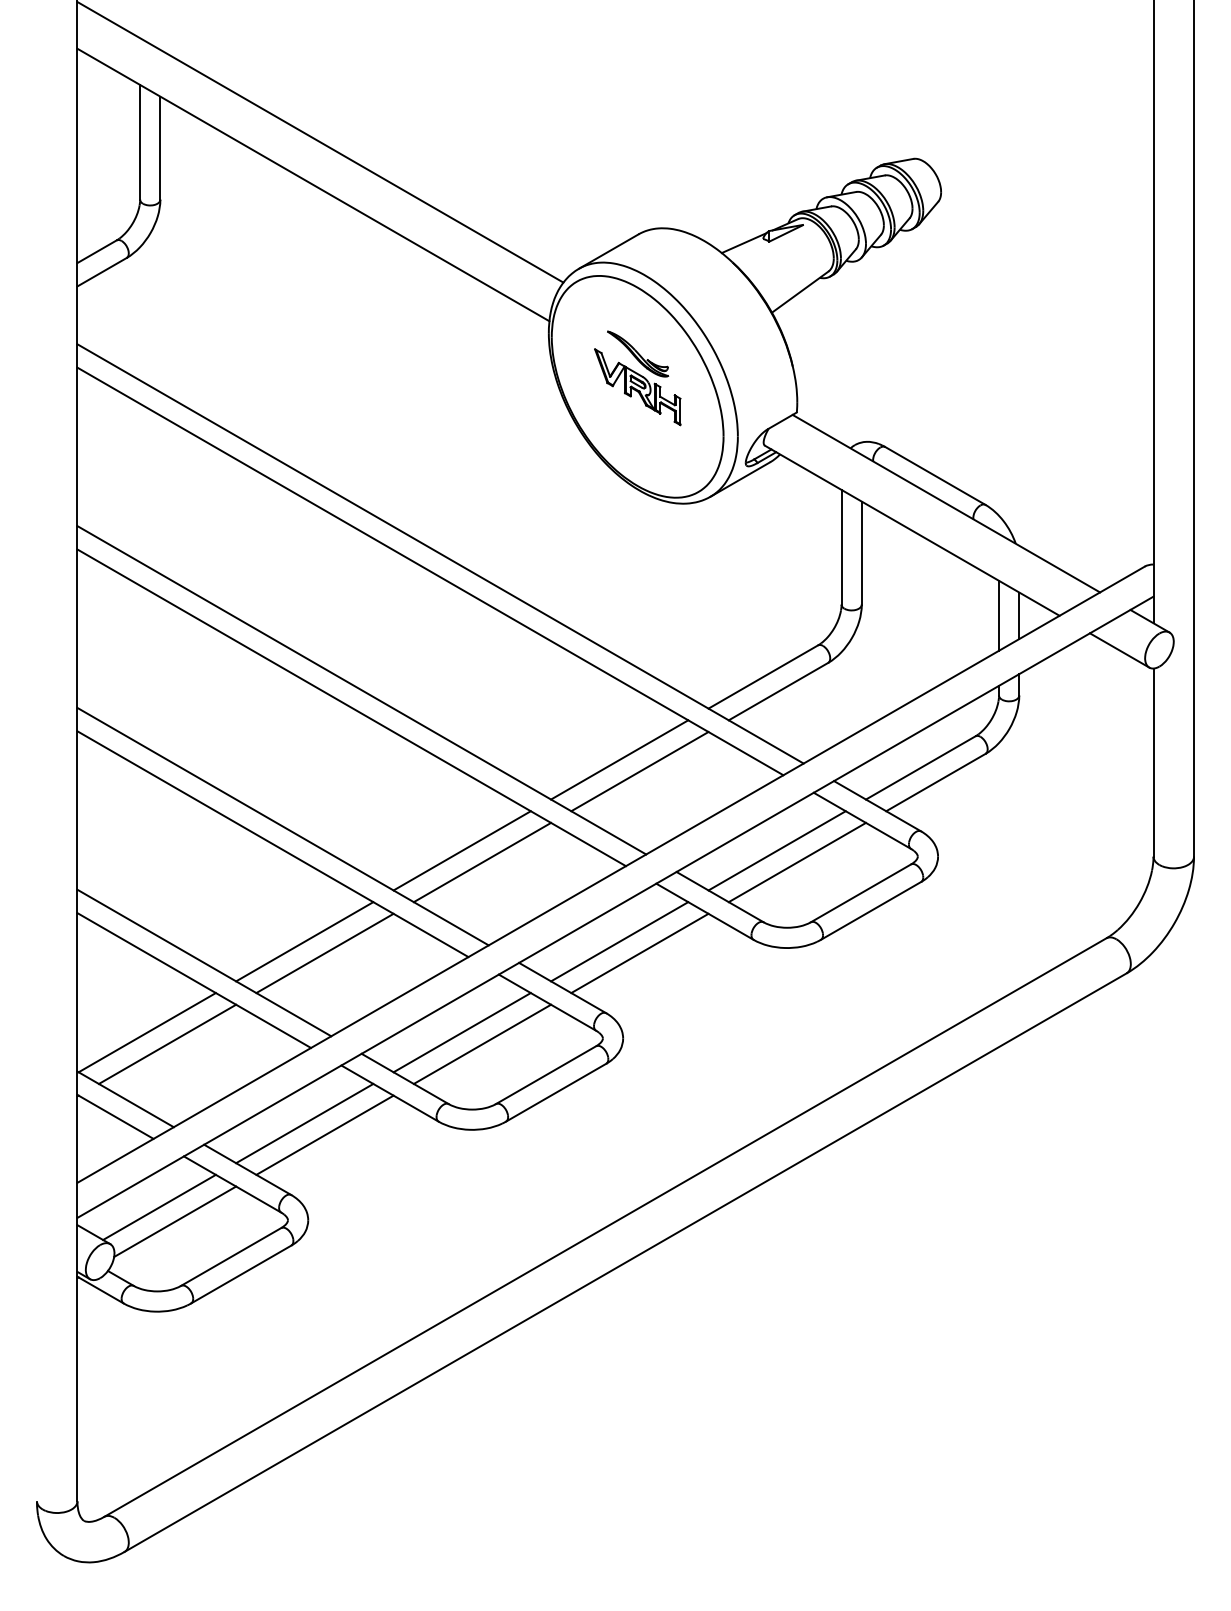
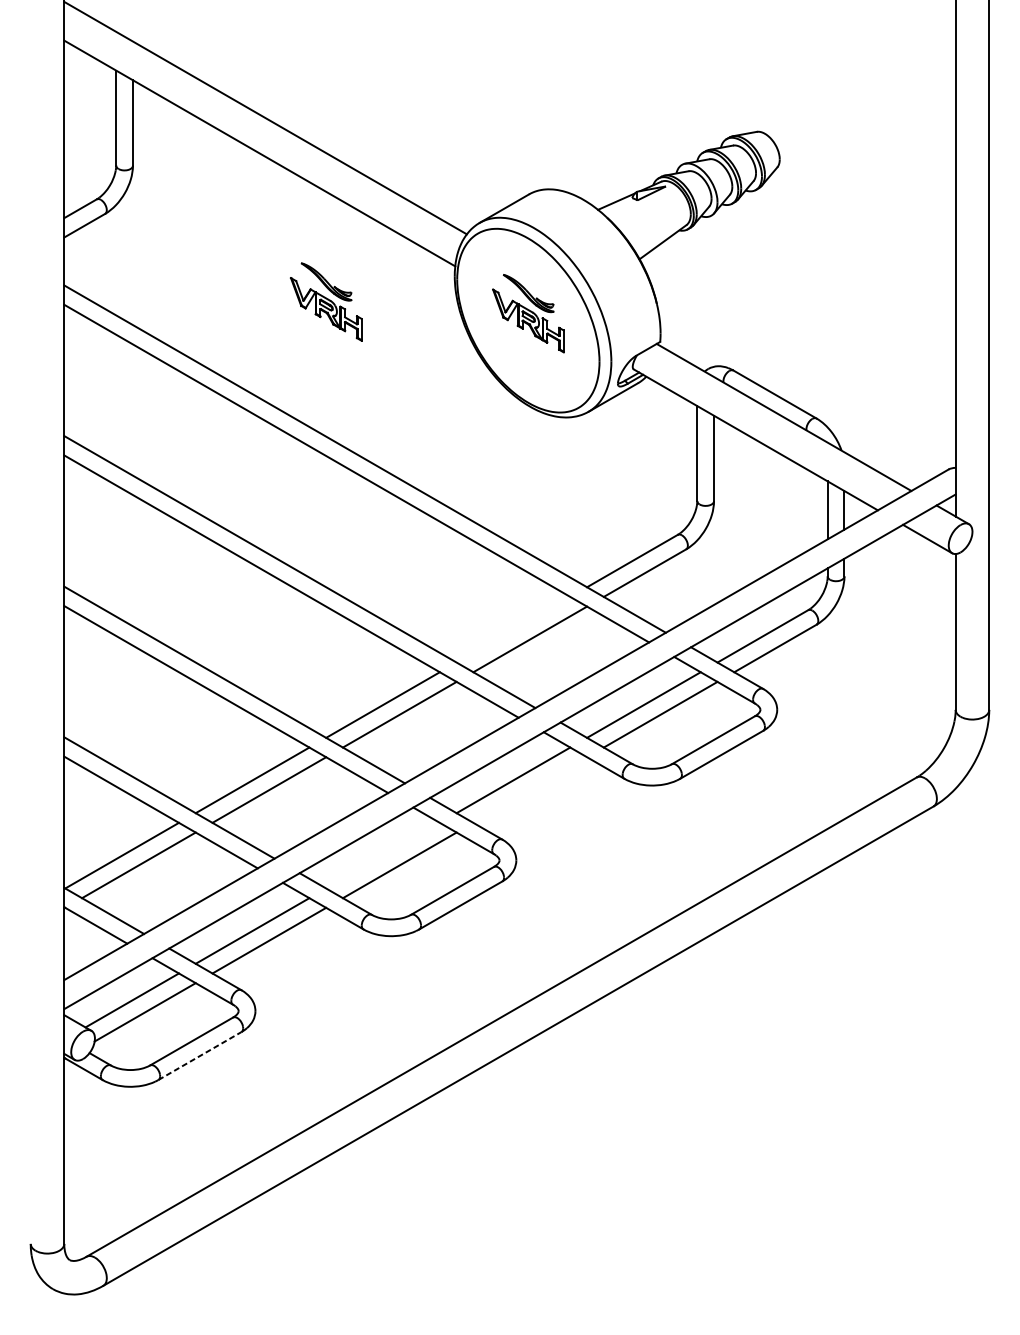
part: (393, 364) -> (326, 302), added
line: (619, 759) -> (513, 629), removed
line: (639, 953) -> (529, 790), removed
line: (461, 1032) -> (382, 855), removed
line: (241, 1274) -> (200, 1056), solid -> dashed

